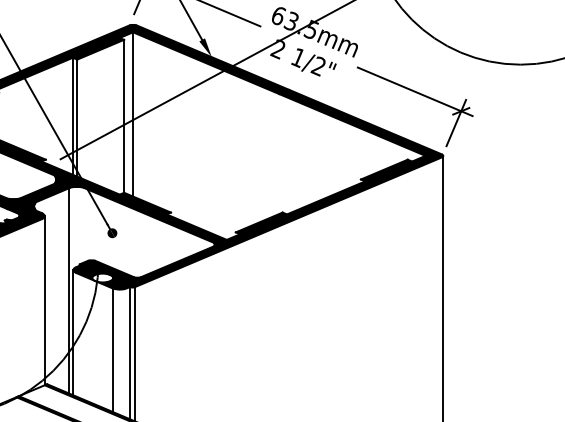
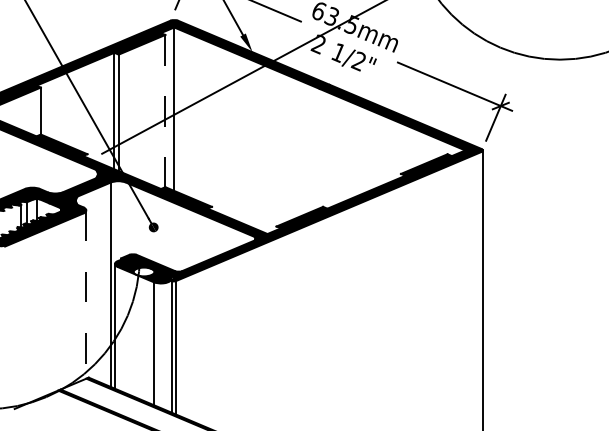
line: (124, 116) -> (165, 111), solid -> dashed
line: (44, 301) -> (86, 295), solid -> dashed

